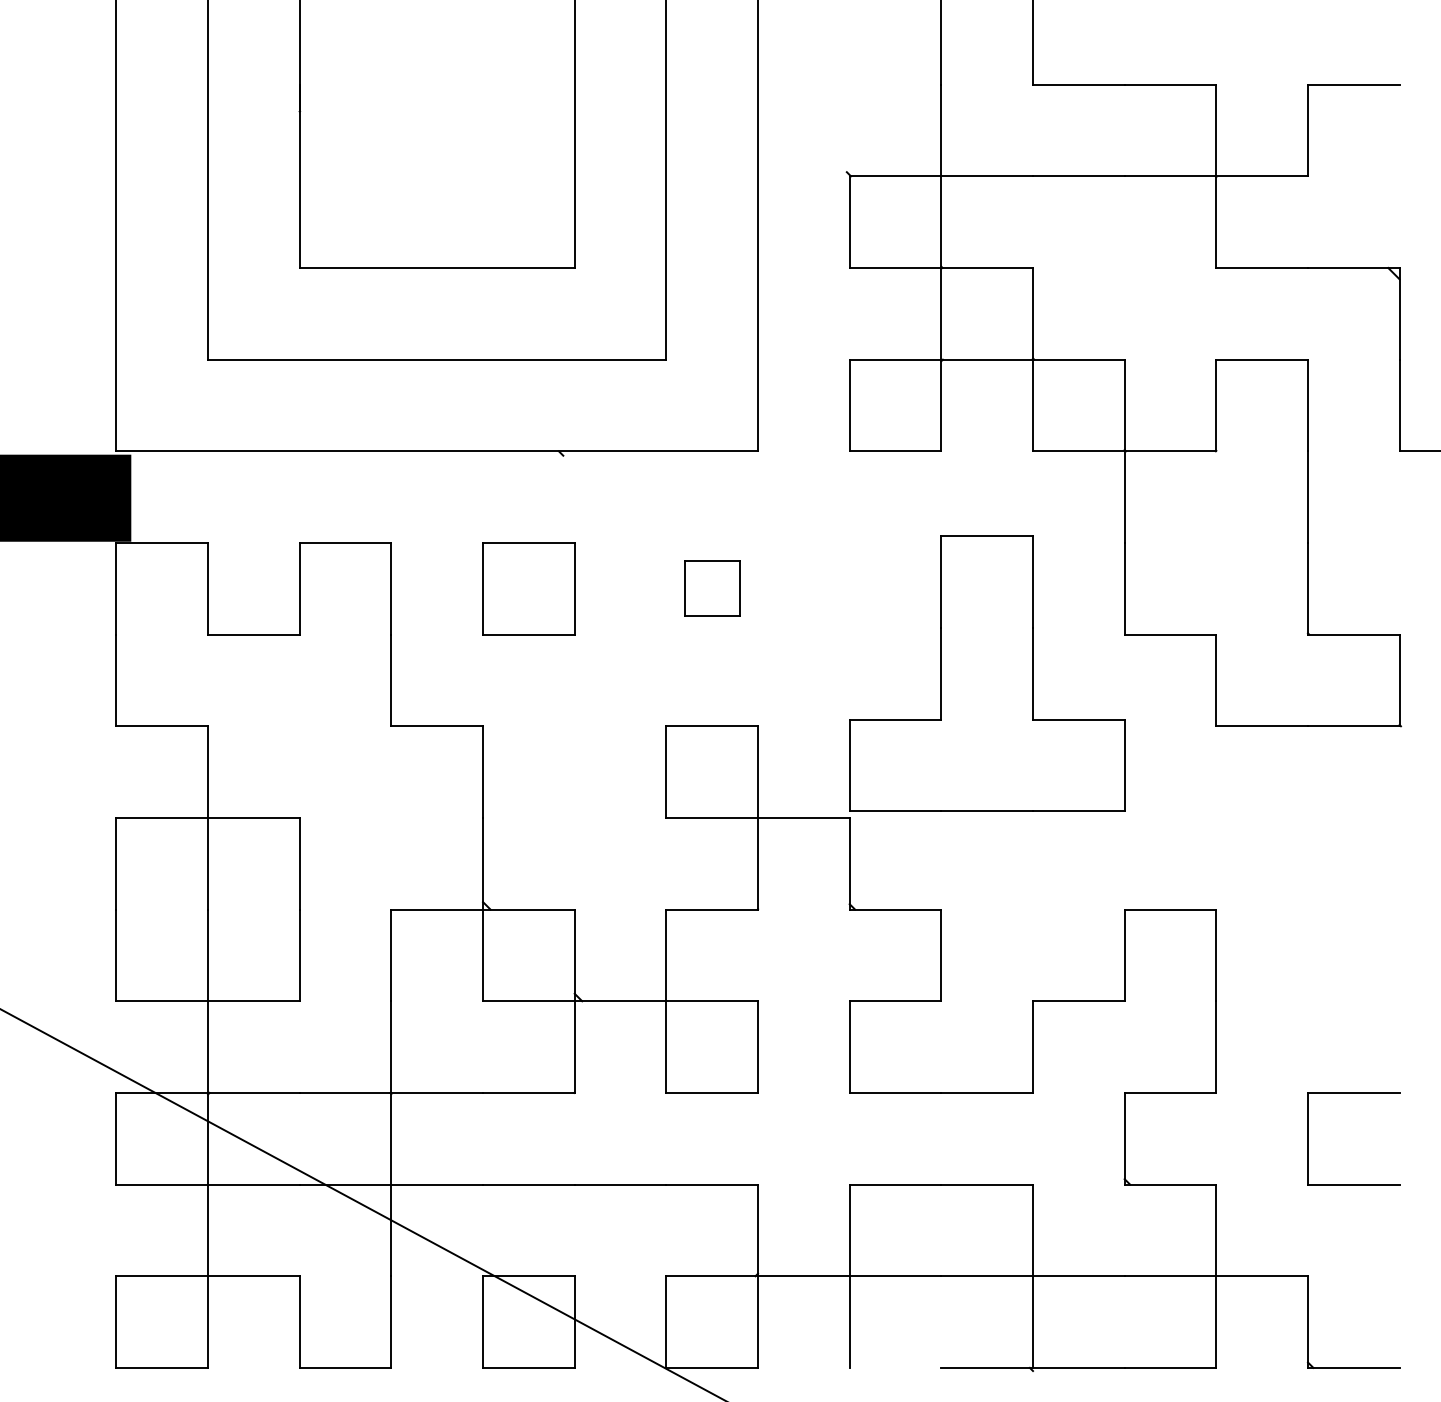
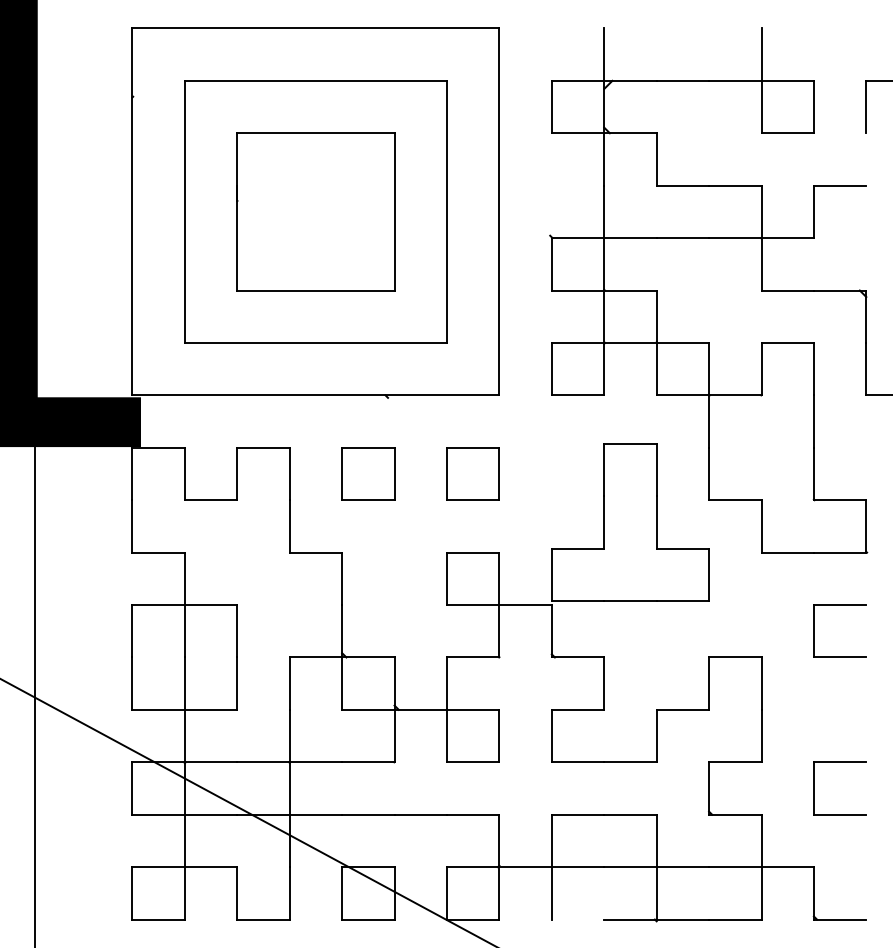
part: (710, 587) -> (472, 473), size x1.67
part: (1352, 818) -> (839, 605), added

